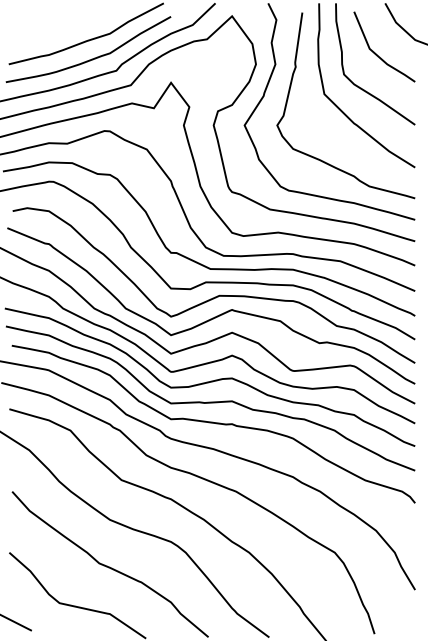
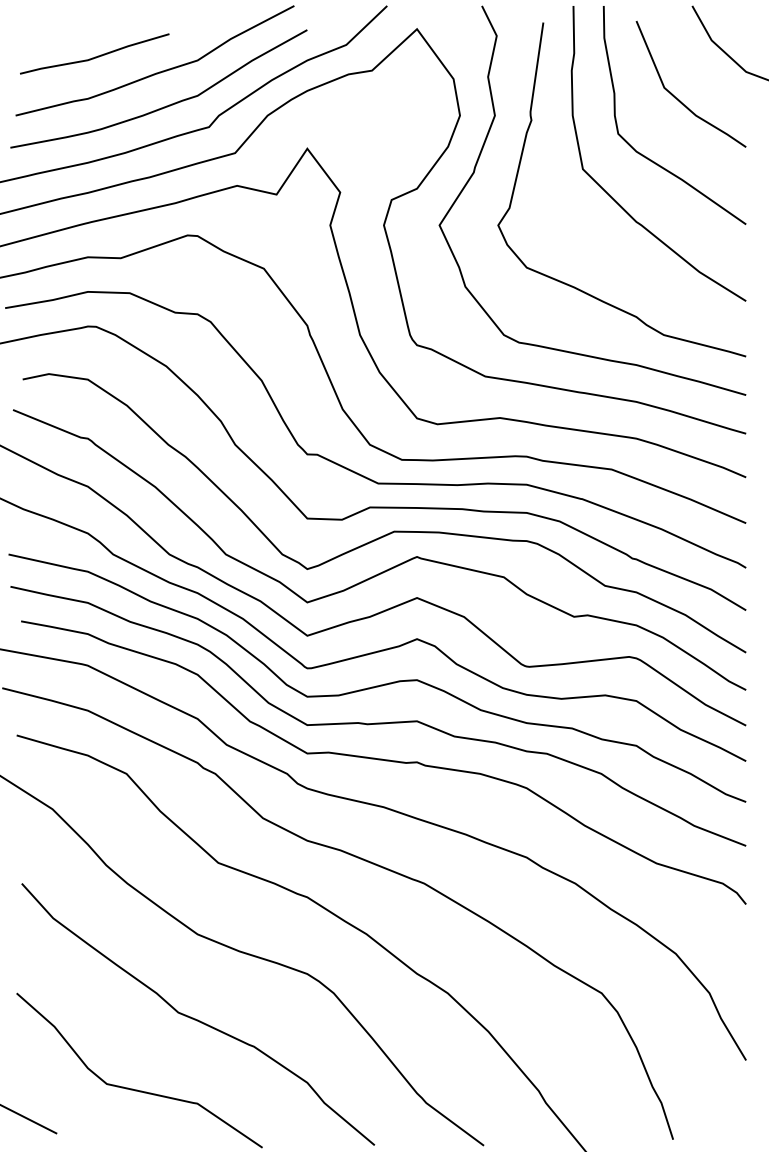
line: (52, 31) -> (94, 56), added

